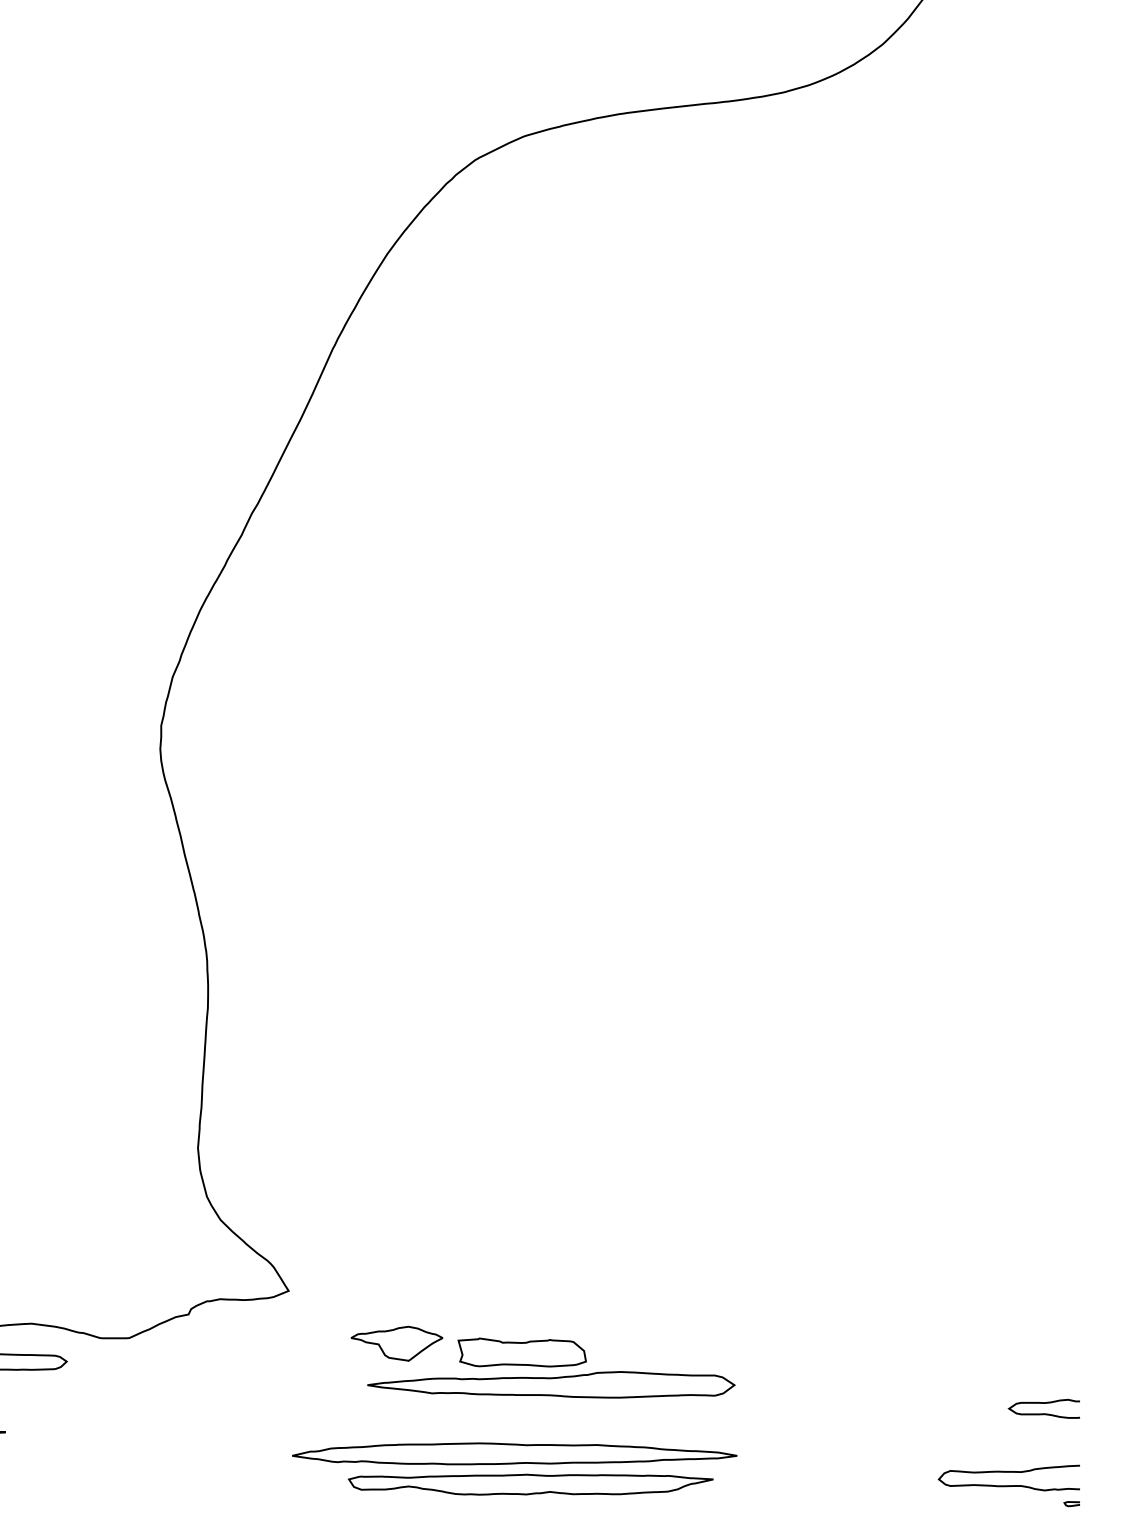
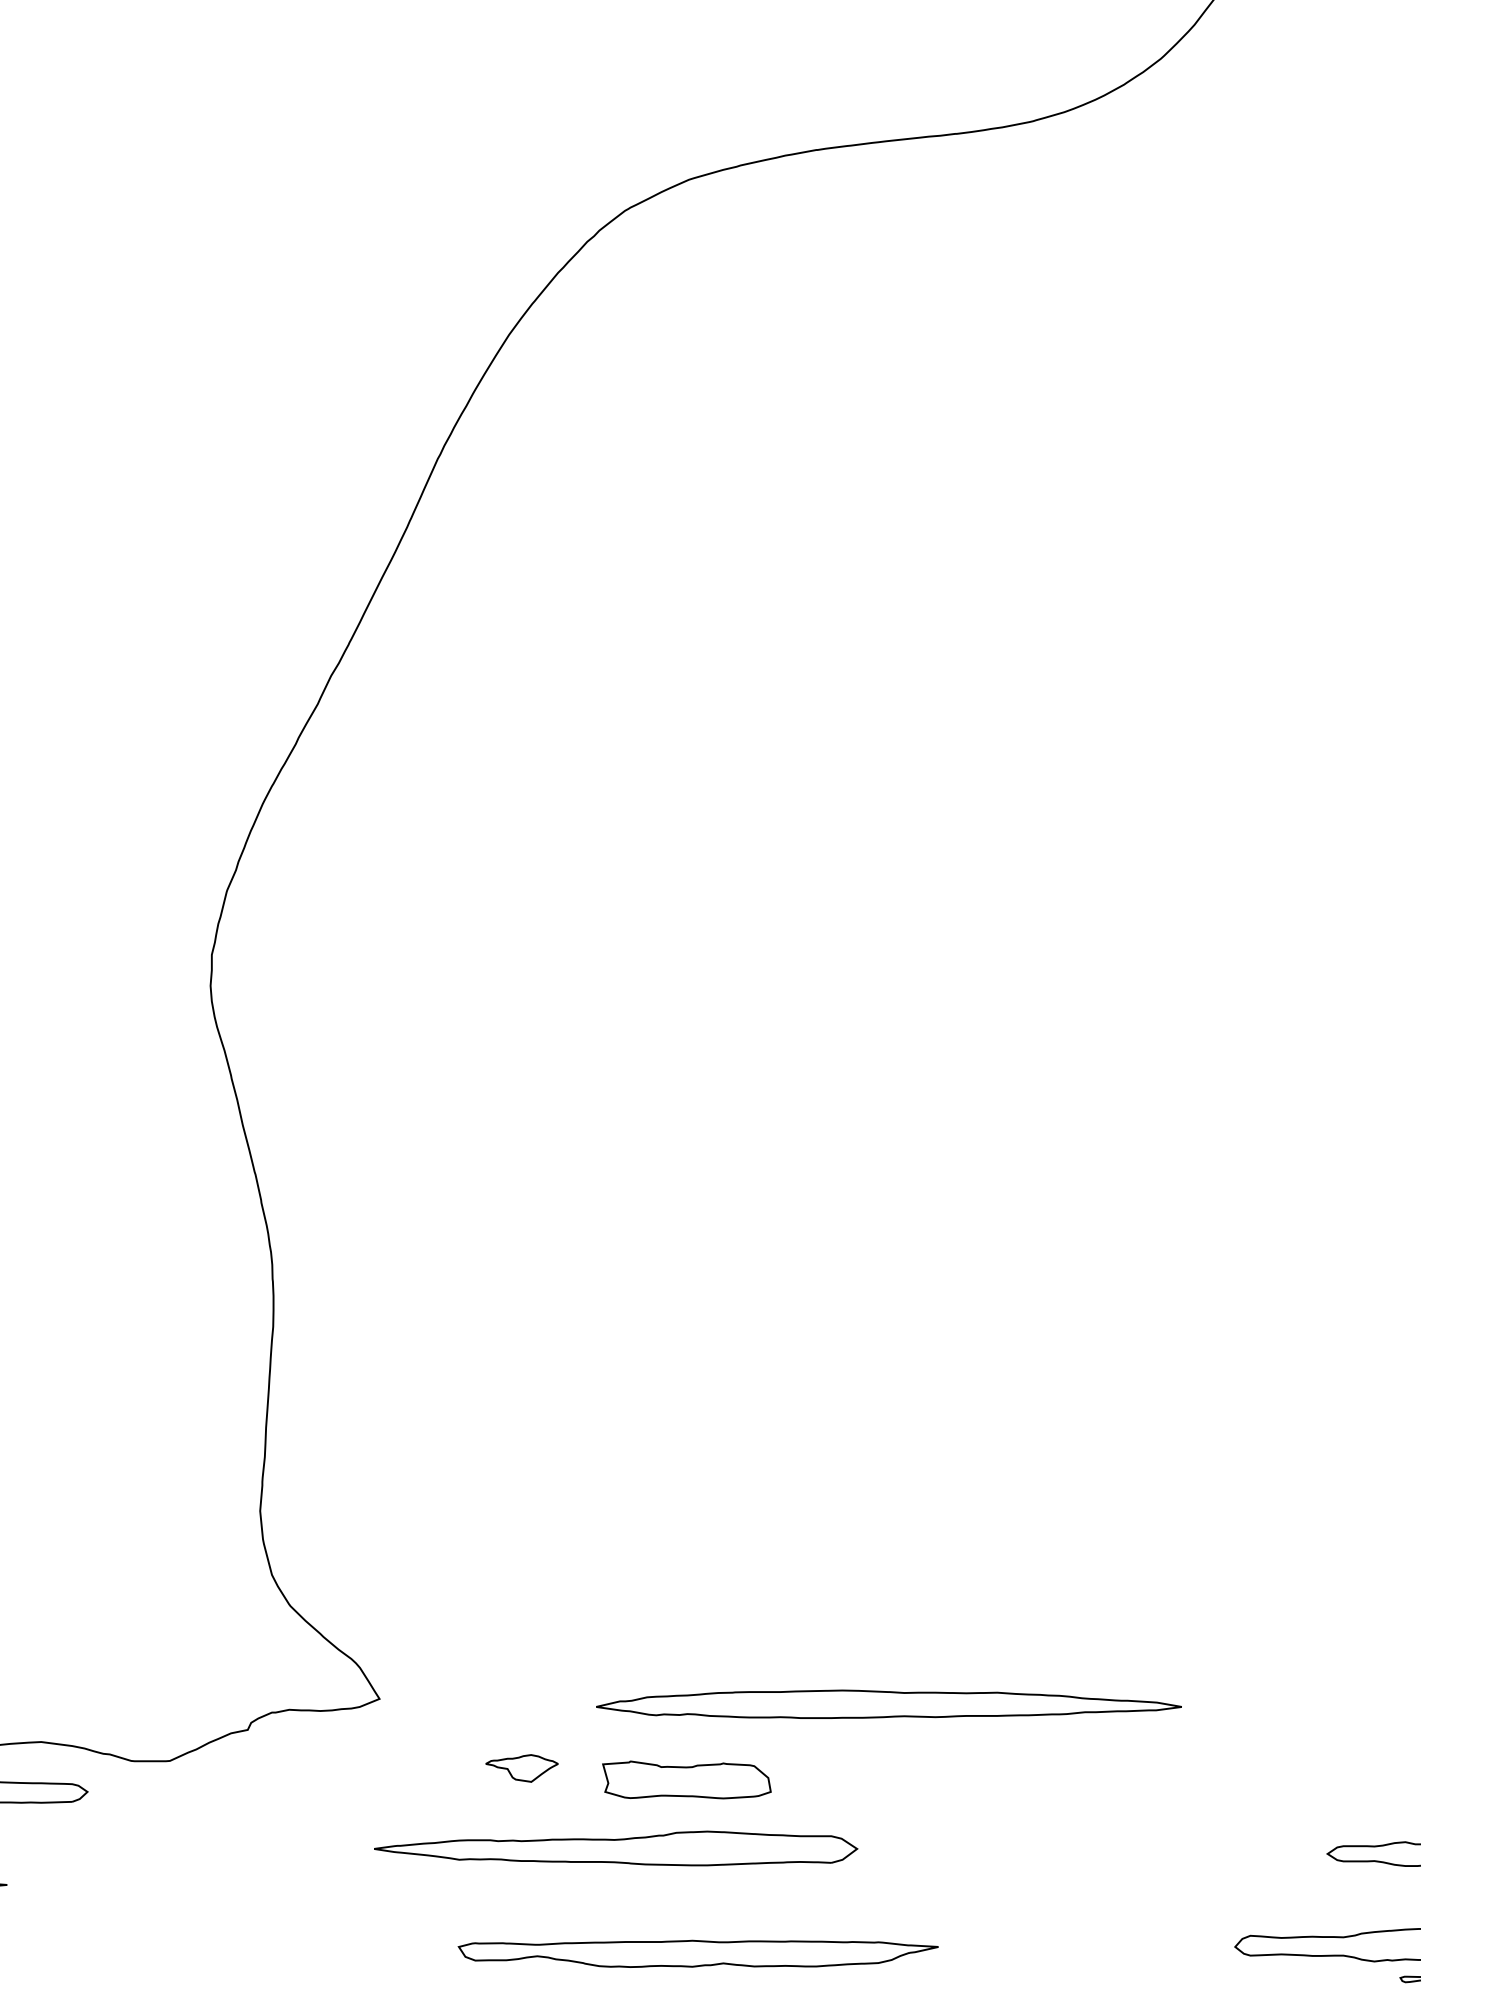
part: (396, 1343) -> (521, 1768), size x0.6
part: (551, 1384) -> (616, 1848), moved
part: (514, 1453) -> (888, 1703), moved

